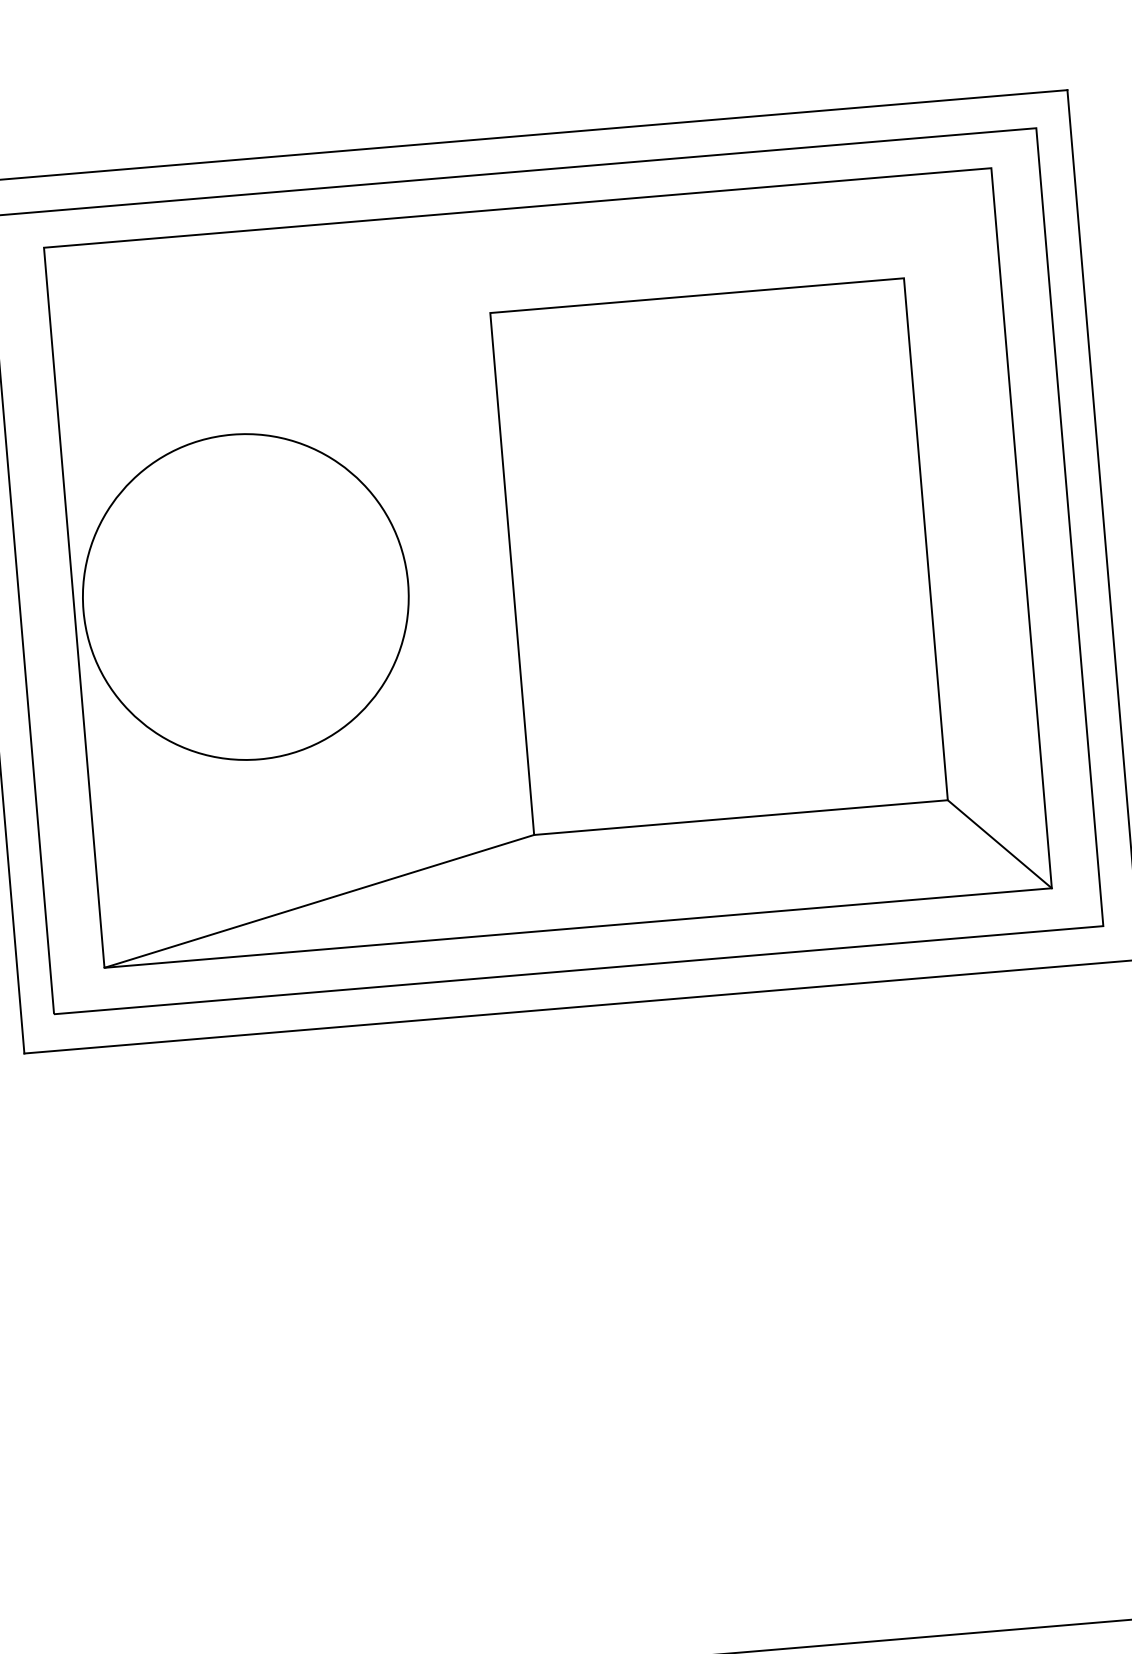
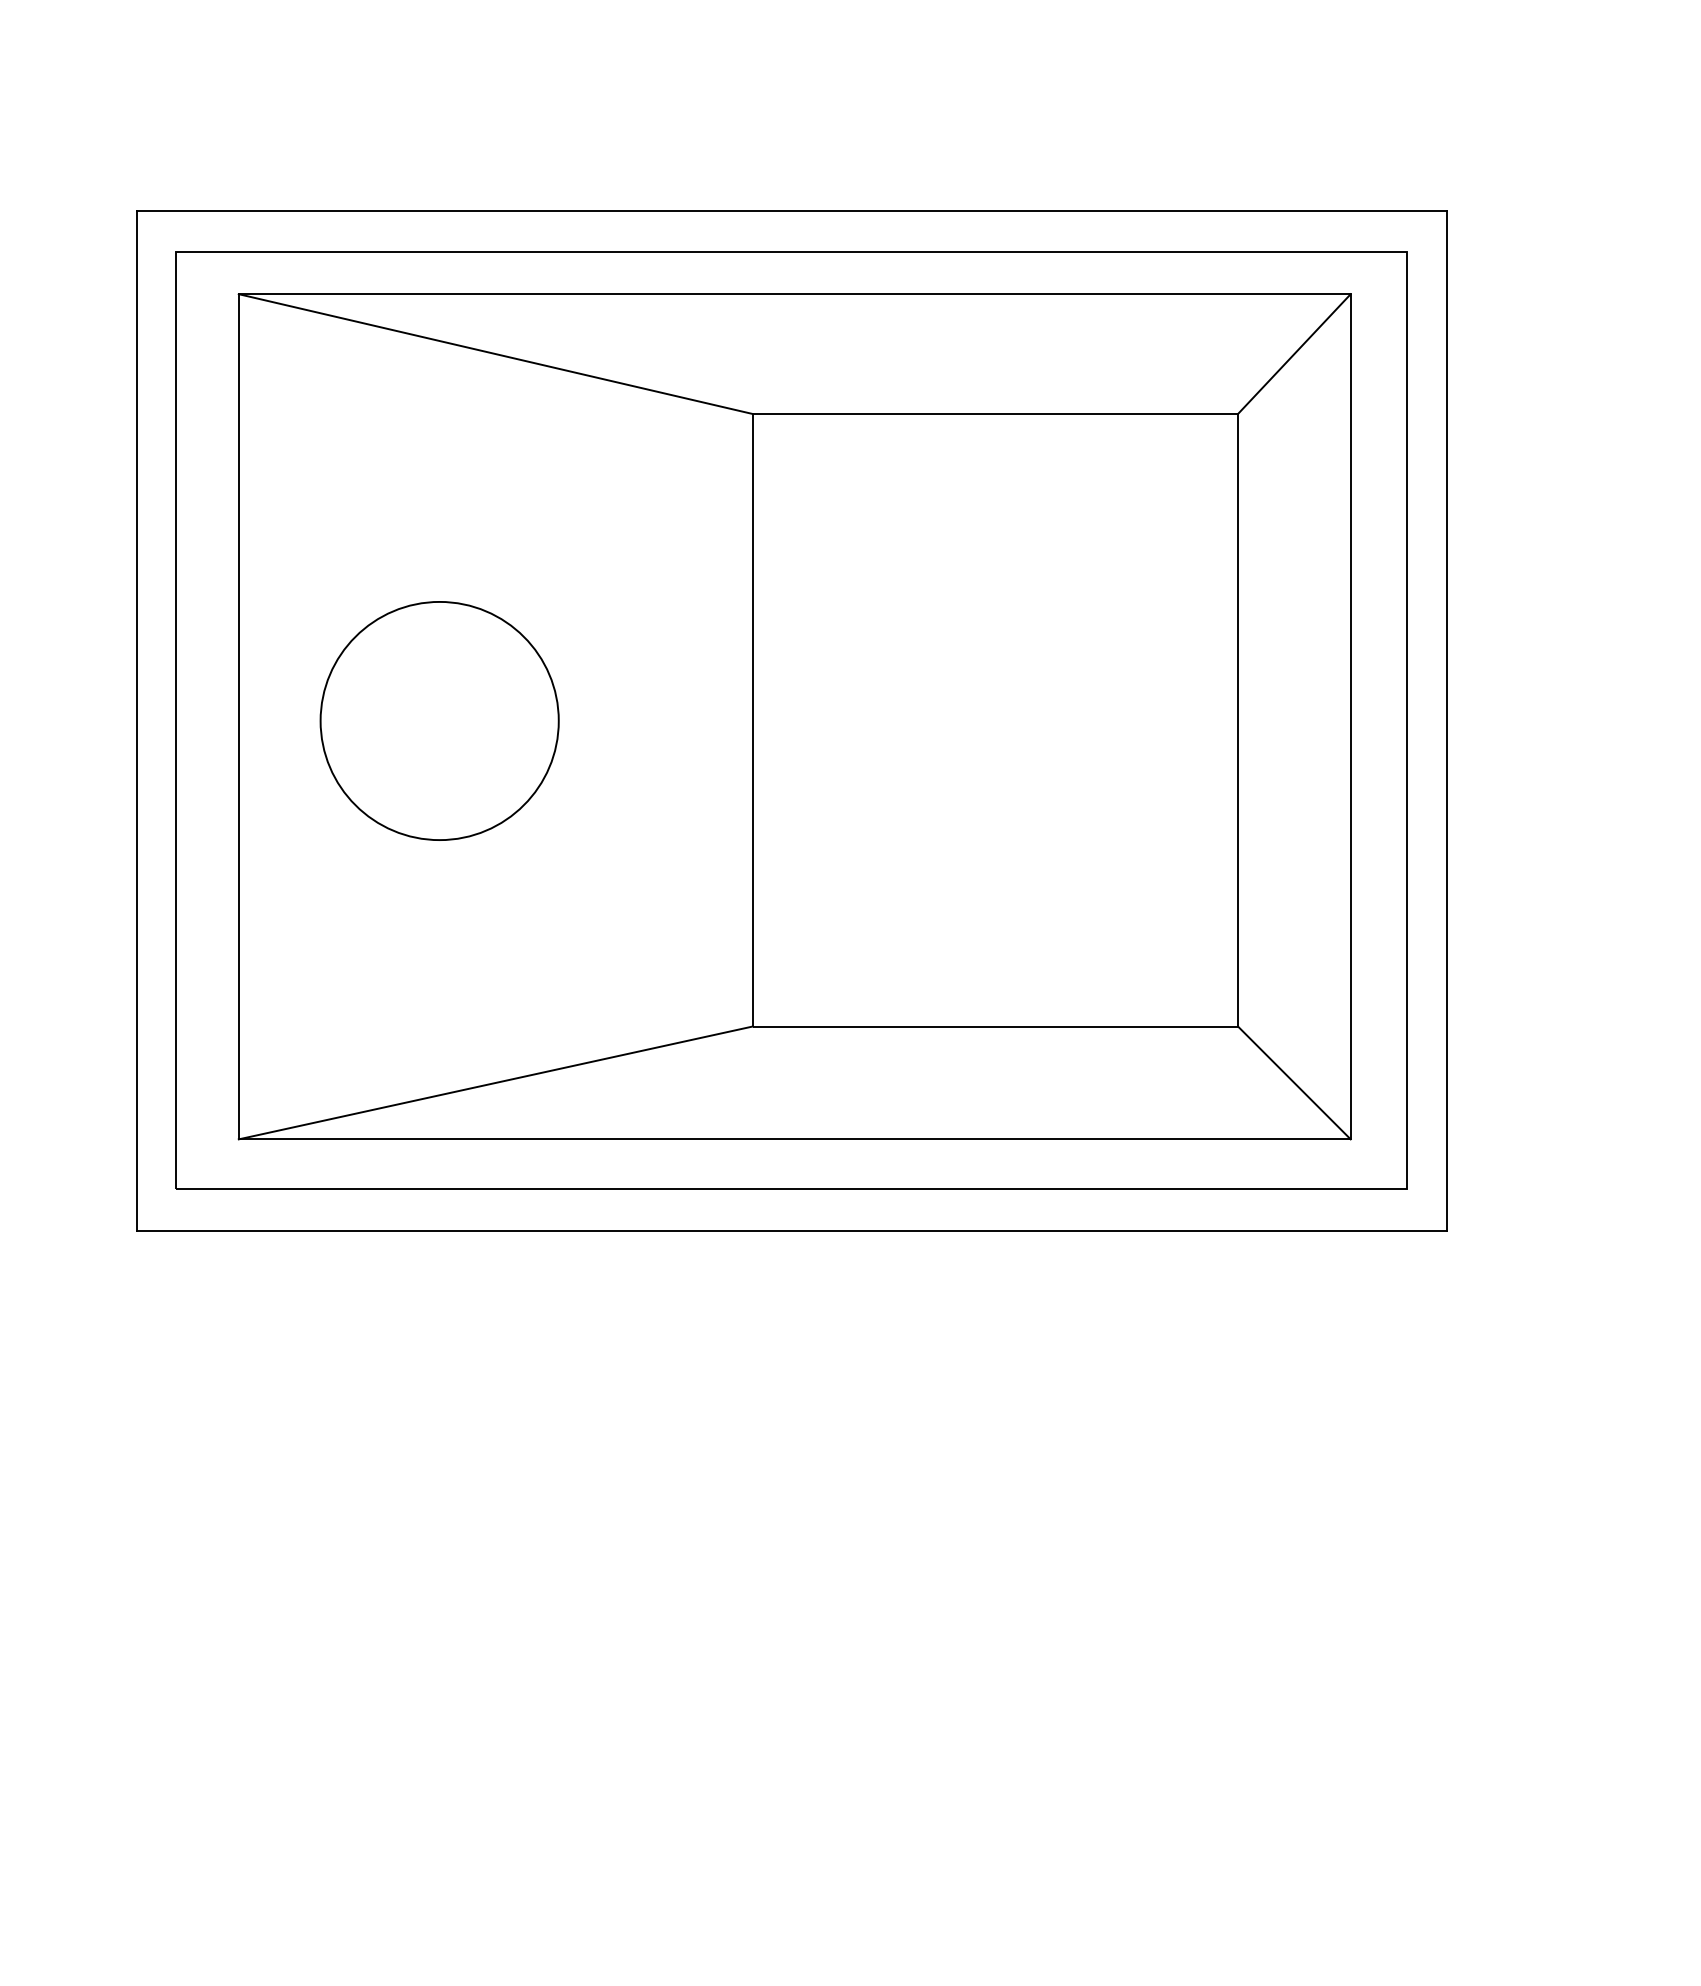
line: (947, 222) -> (1294, 353), added
line: (266, 279) -> (495, 353), added
circle: (245, 596) -> (439, 720), size x0.62

